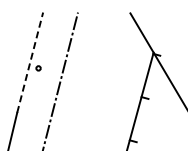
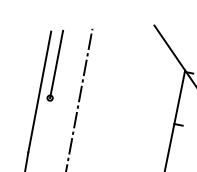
line: (45, 40) -> (56, 64), added
line: (30, 62) -> (40, 91), dashed -> solid

